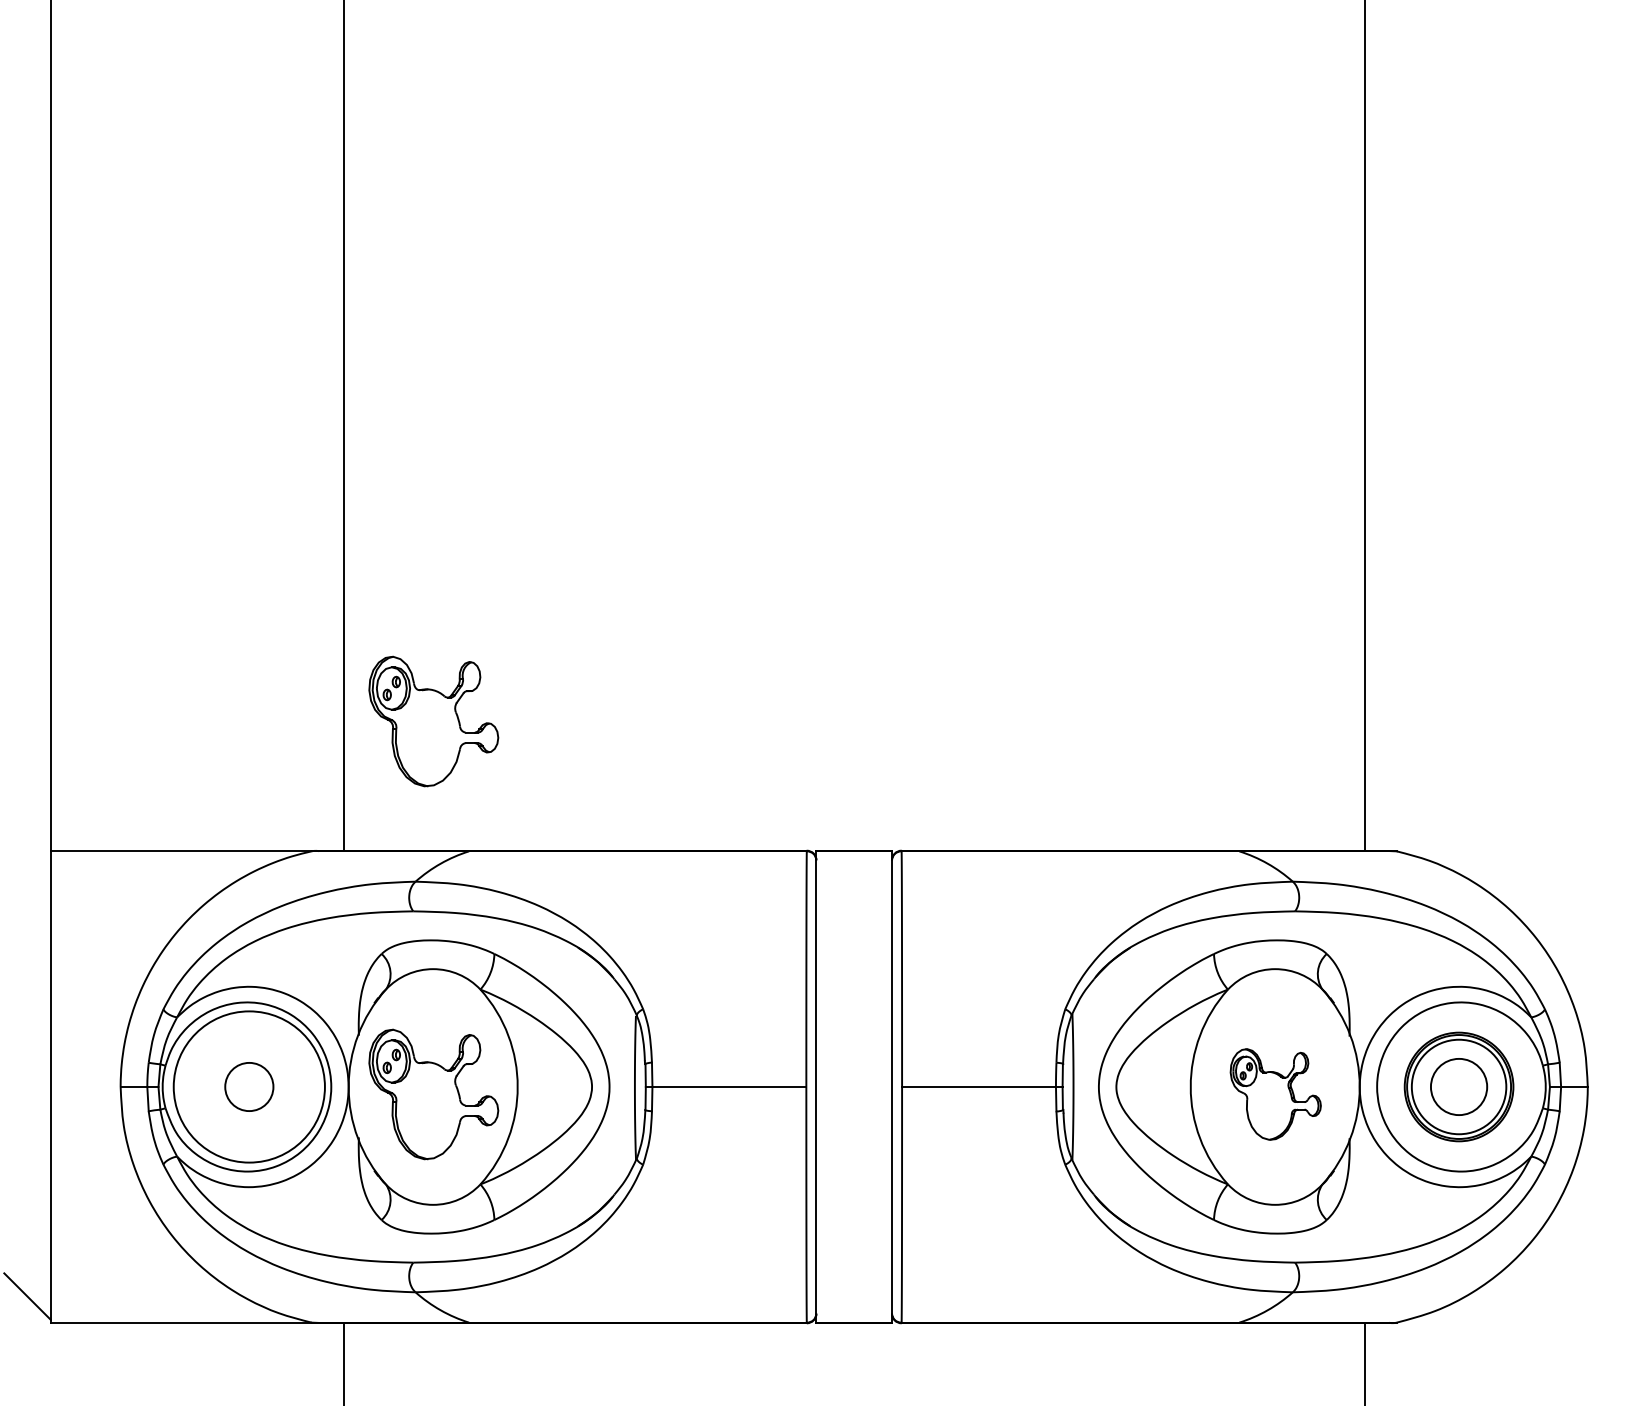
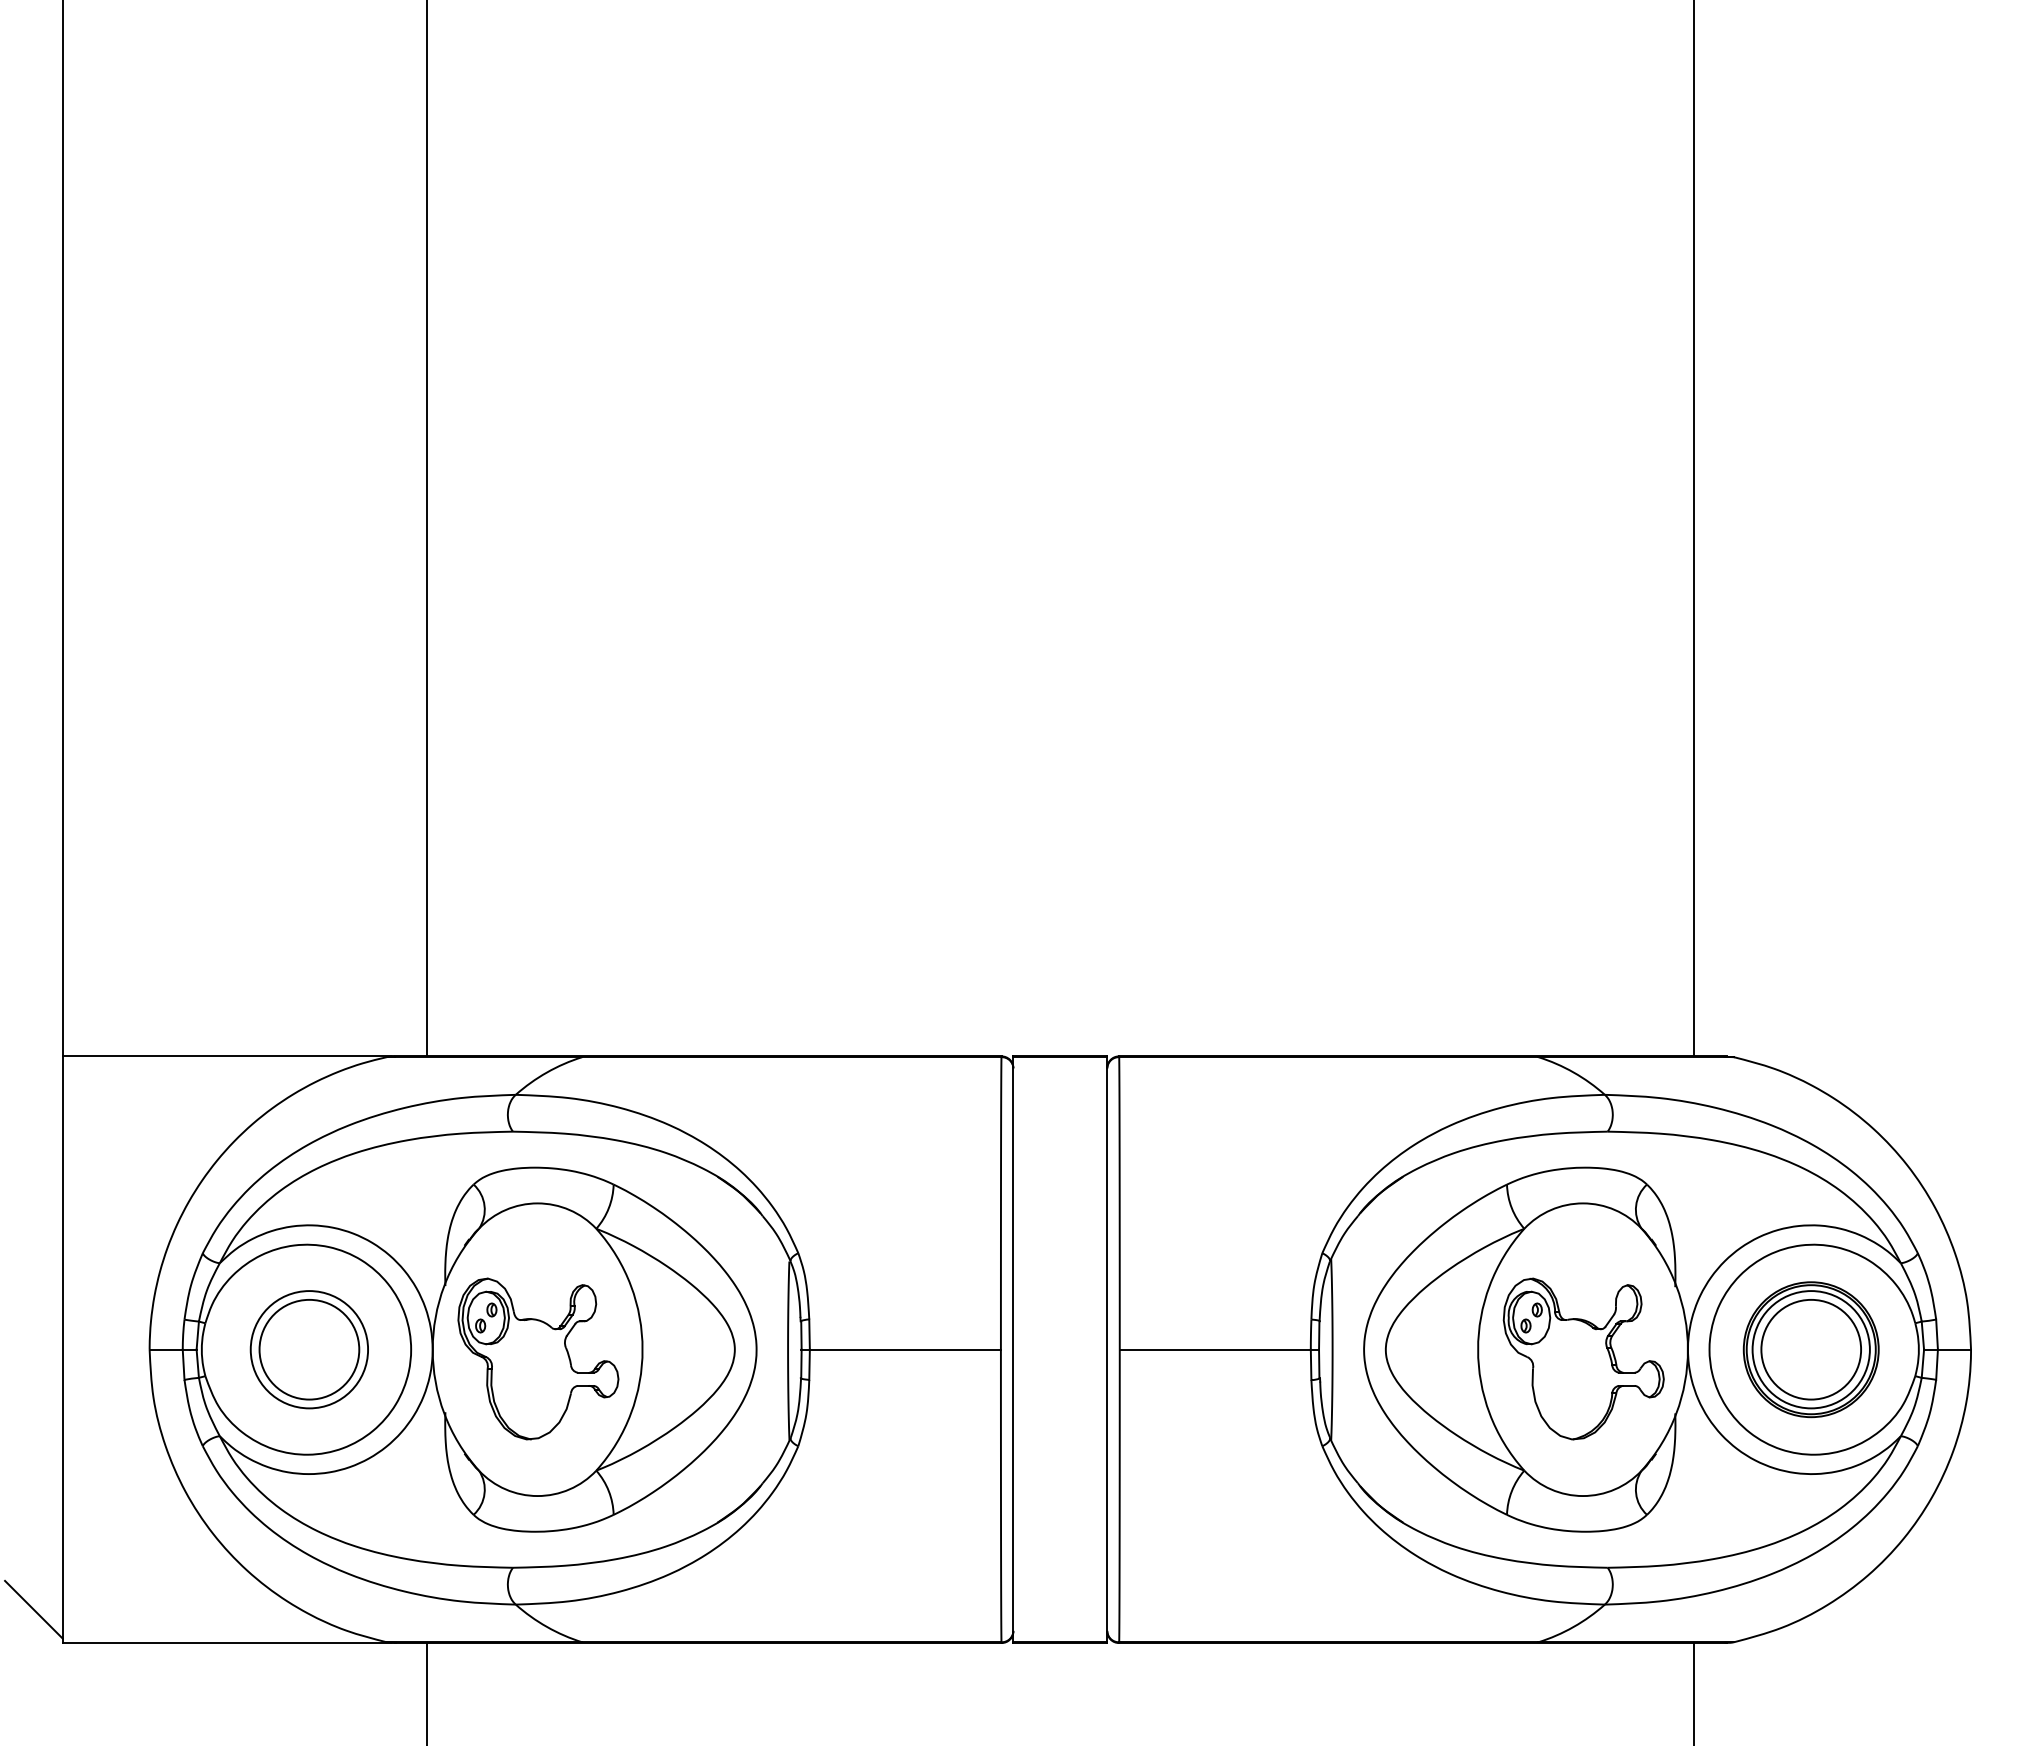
part: (433, 721) -> (538, 895), removed
circle: (249, 1086) -> (309, 1349), size x0.62
circle: (249, 1086) -> (309, 1349), size x1.67
circle: (1459, 1086) -> (1811, 1349), size x1.43
part: (1275, 1094) -> (1583, 1358), size x1.43

